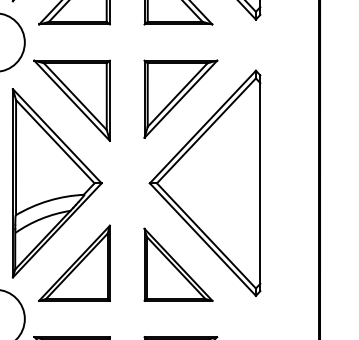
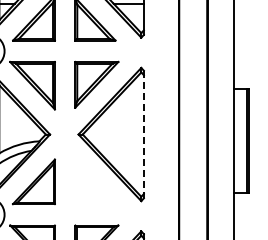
line: (259, 183) -> (143, 134), solid -> dashed
part: (178, 264) -> (95, 182), removed

